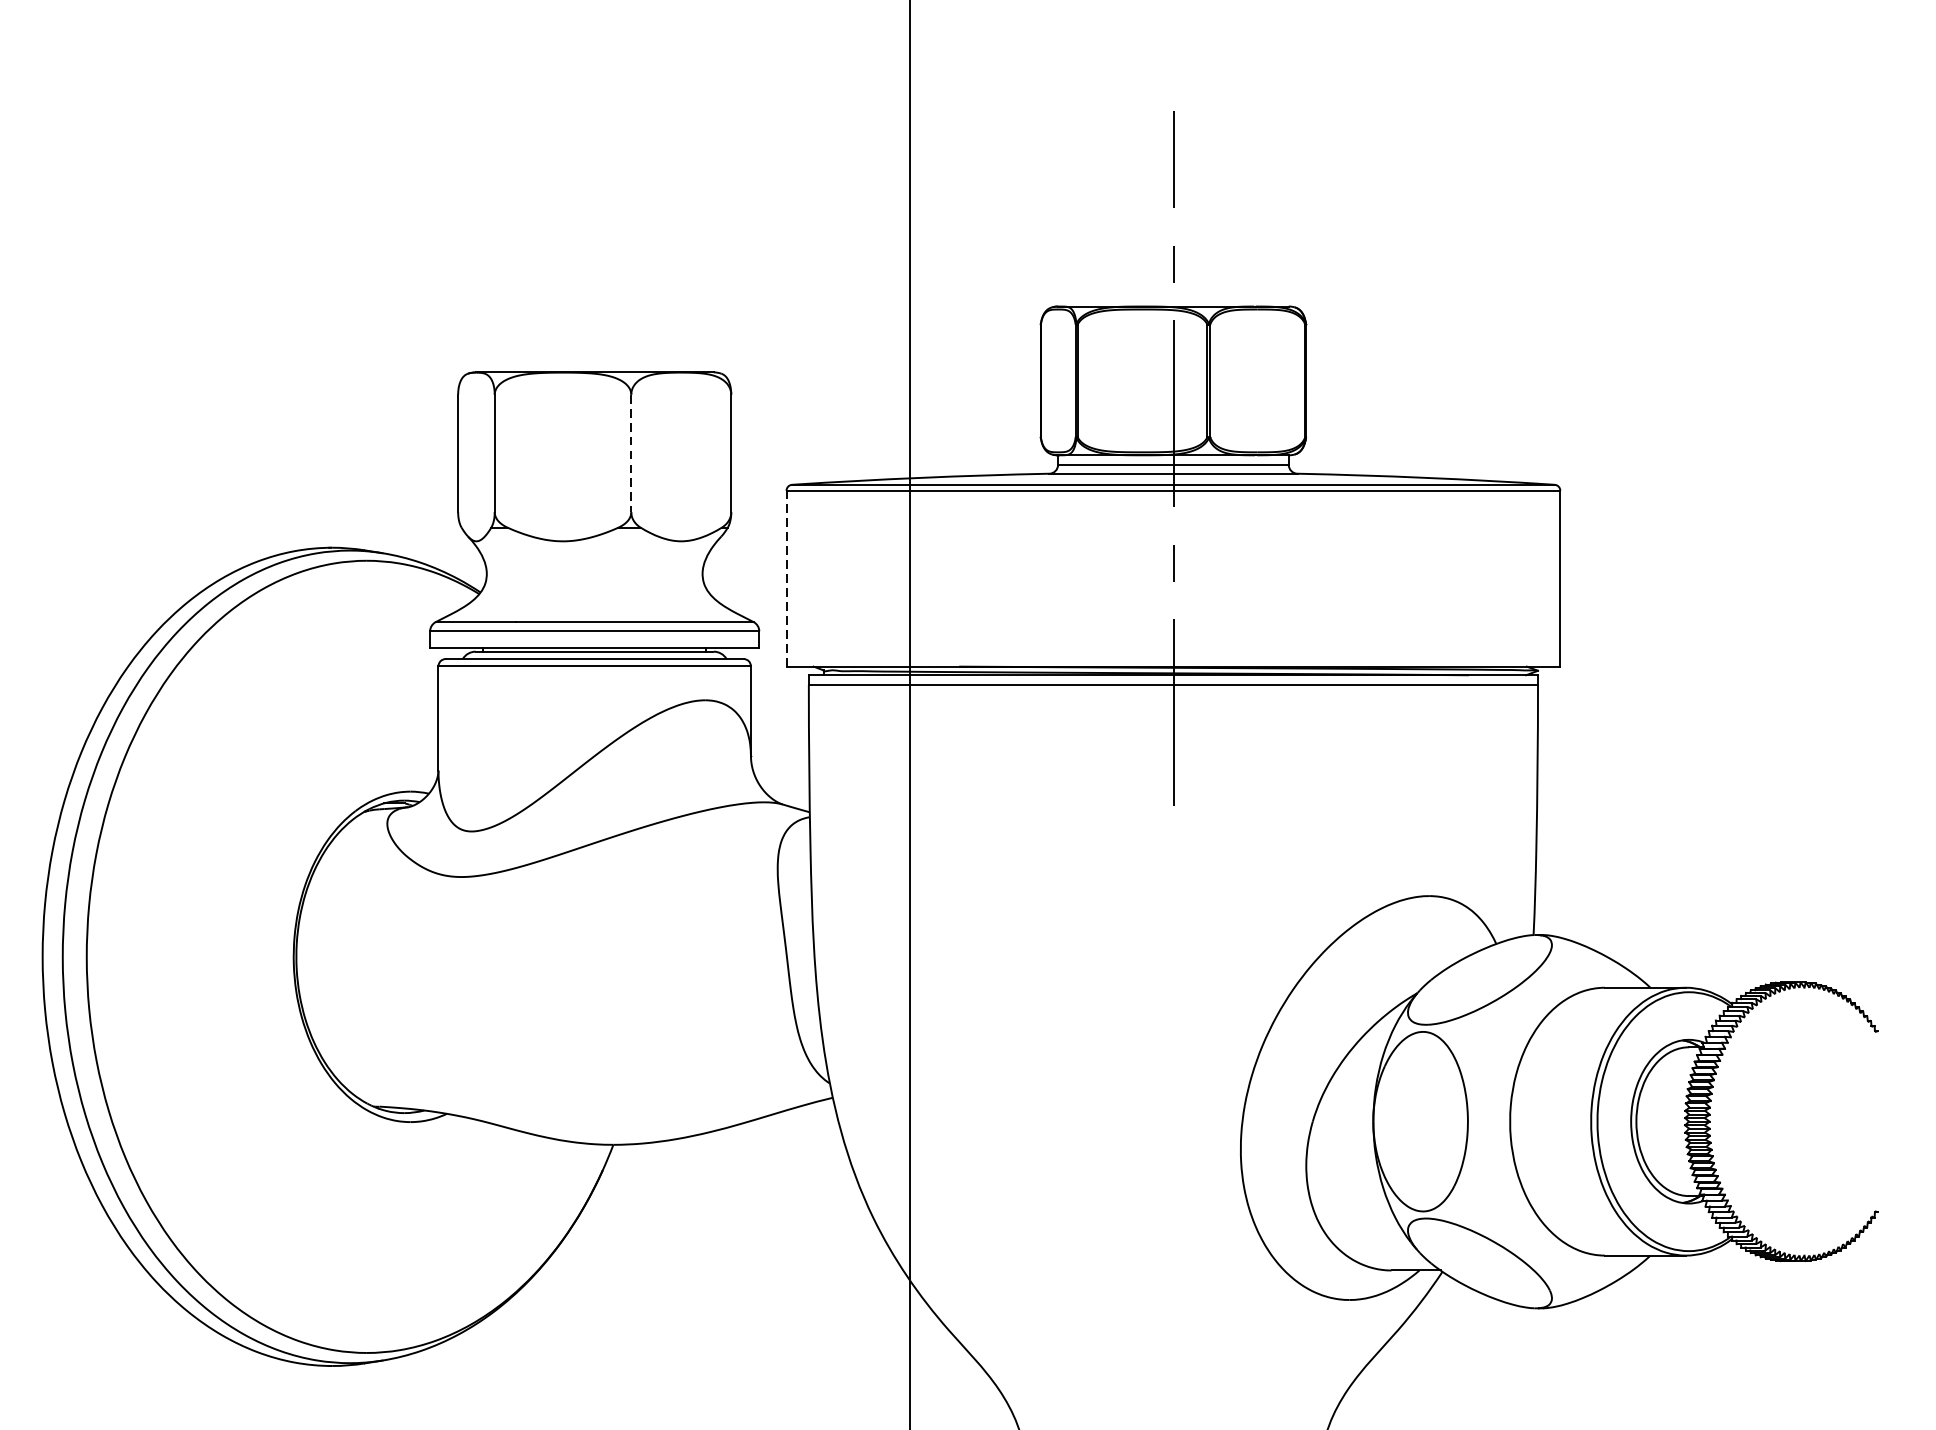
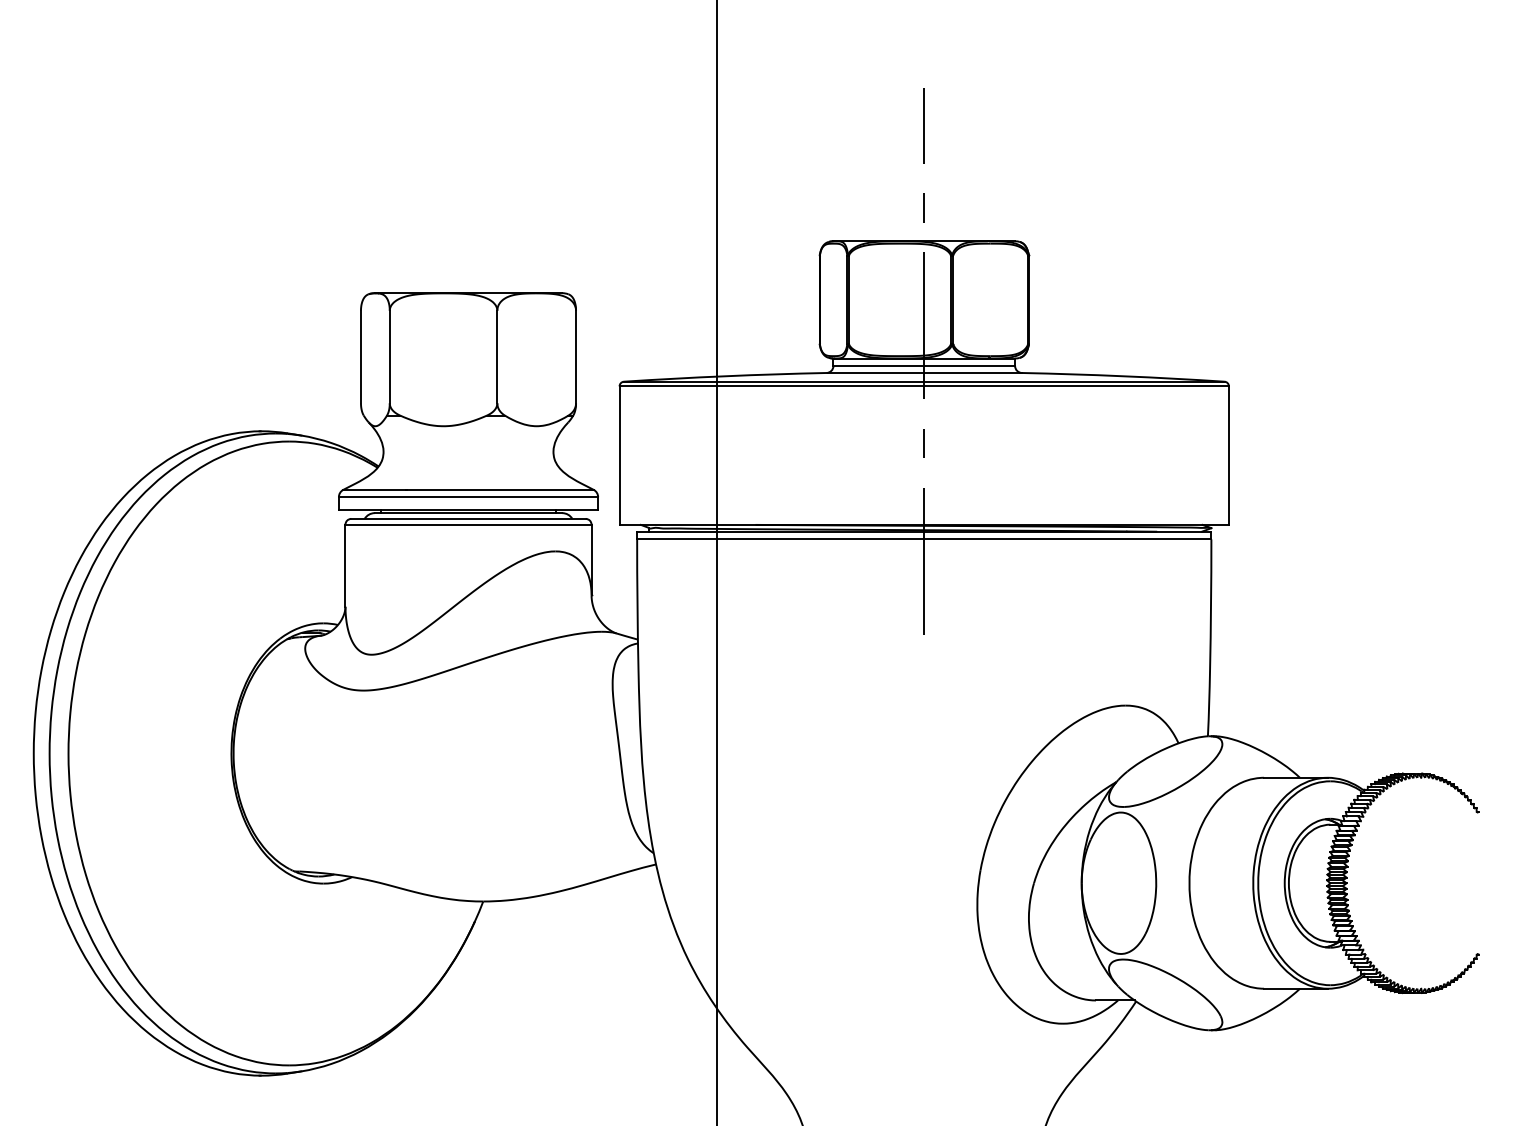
line: (631, 454) -> (497, 357), dashed -> solid
line: (786, 578) -> (619, 455), dashed -> solid

